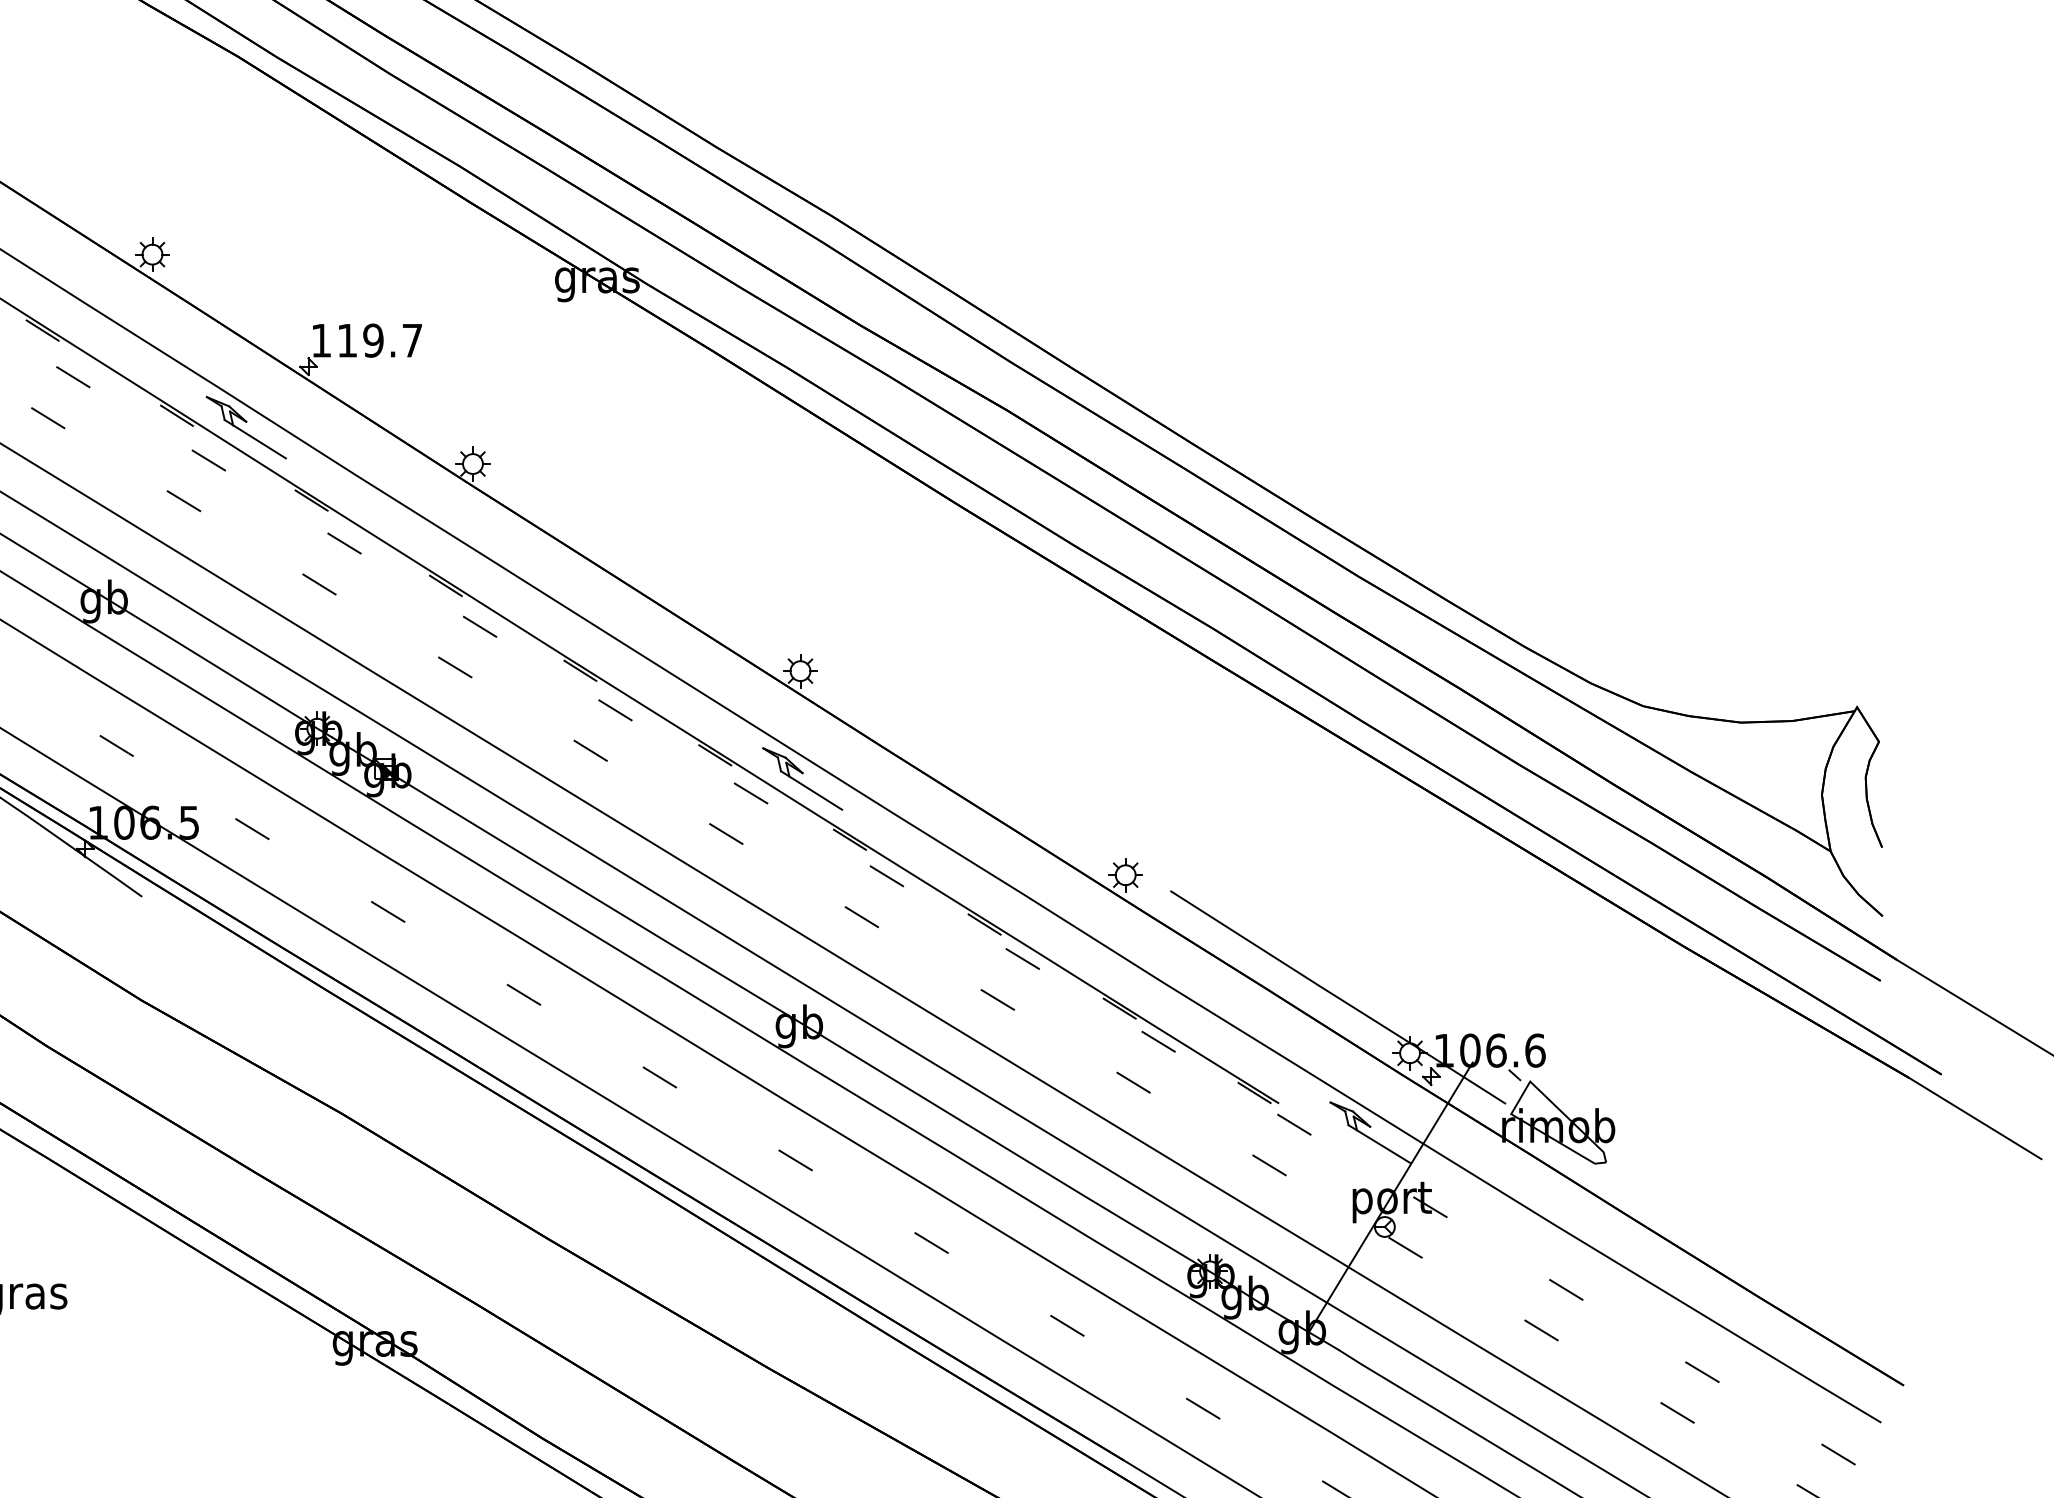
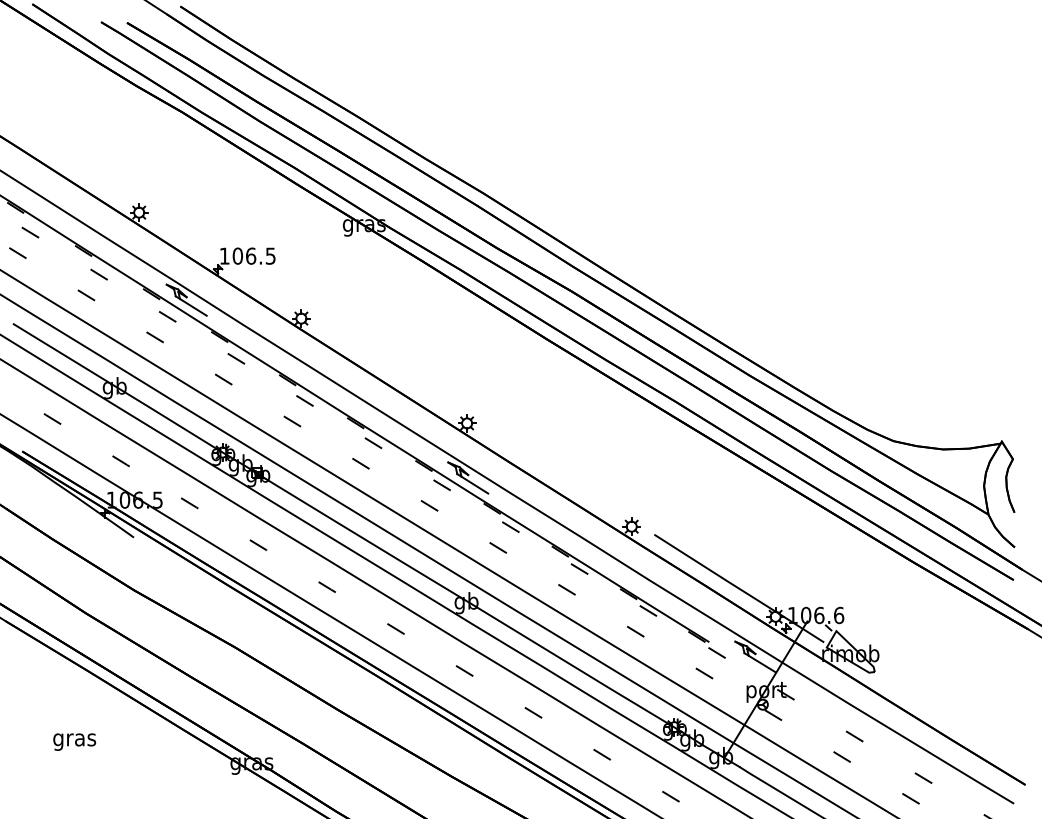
text: (378, 339) -> (253, 255), 119.7 -> 106.5

